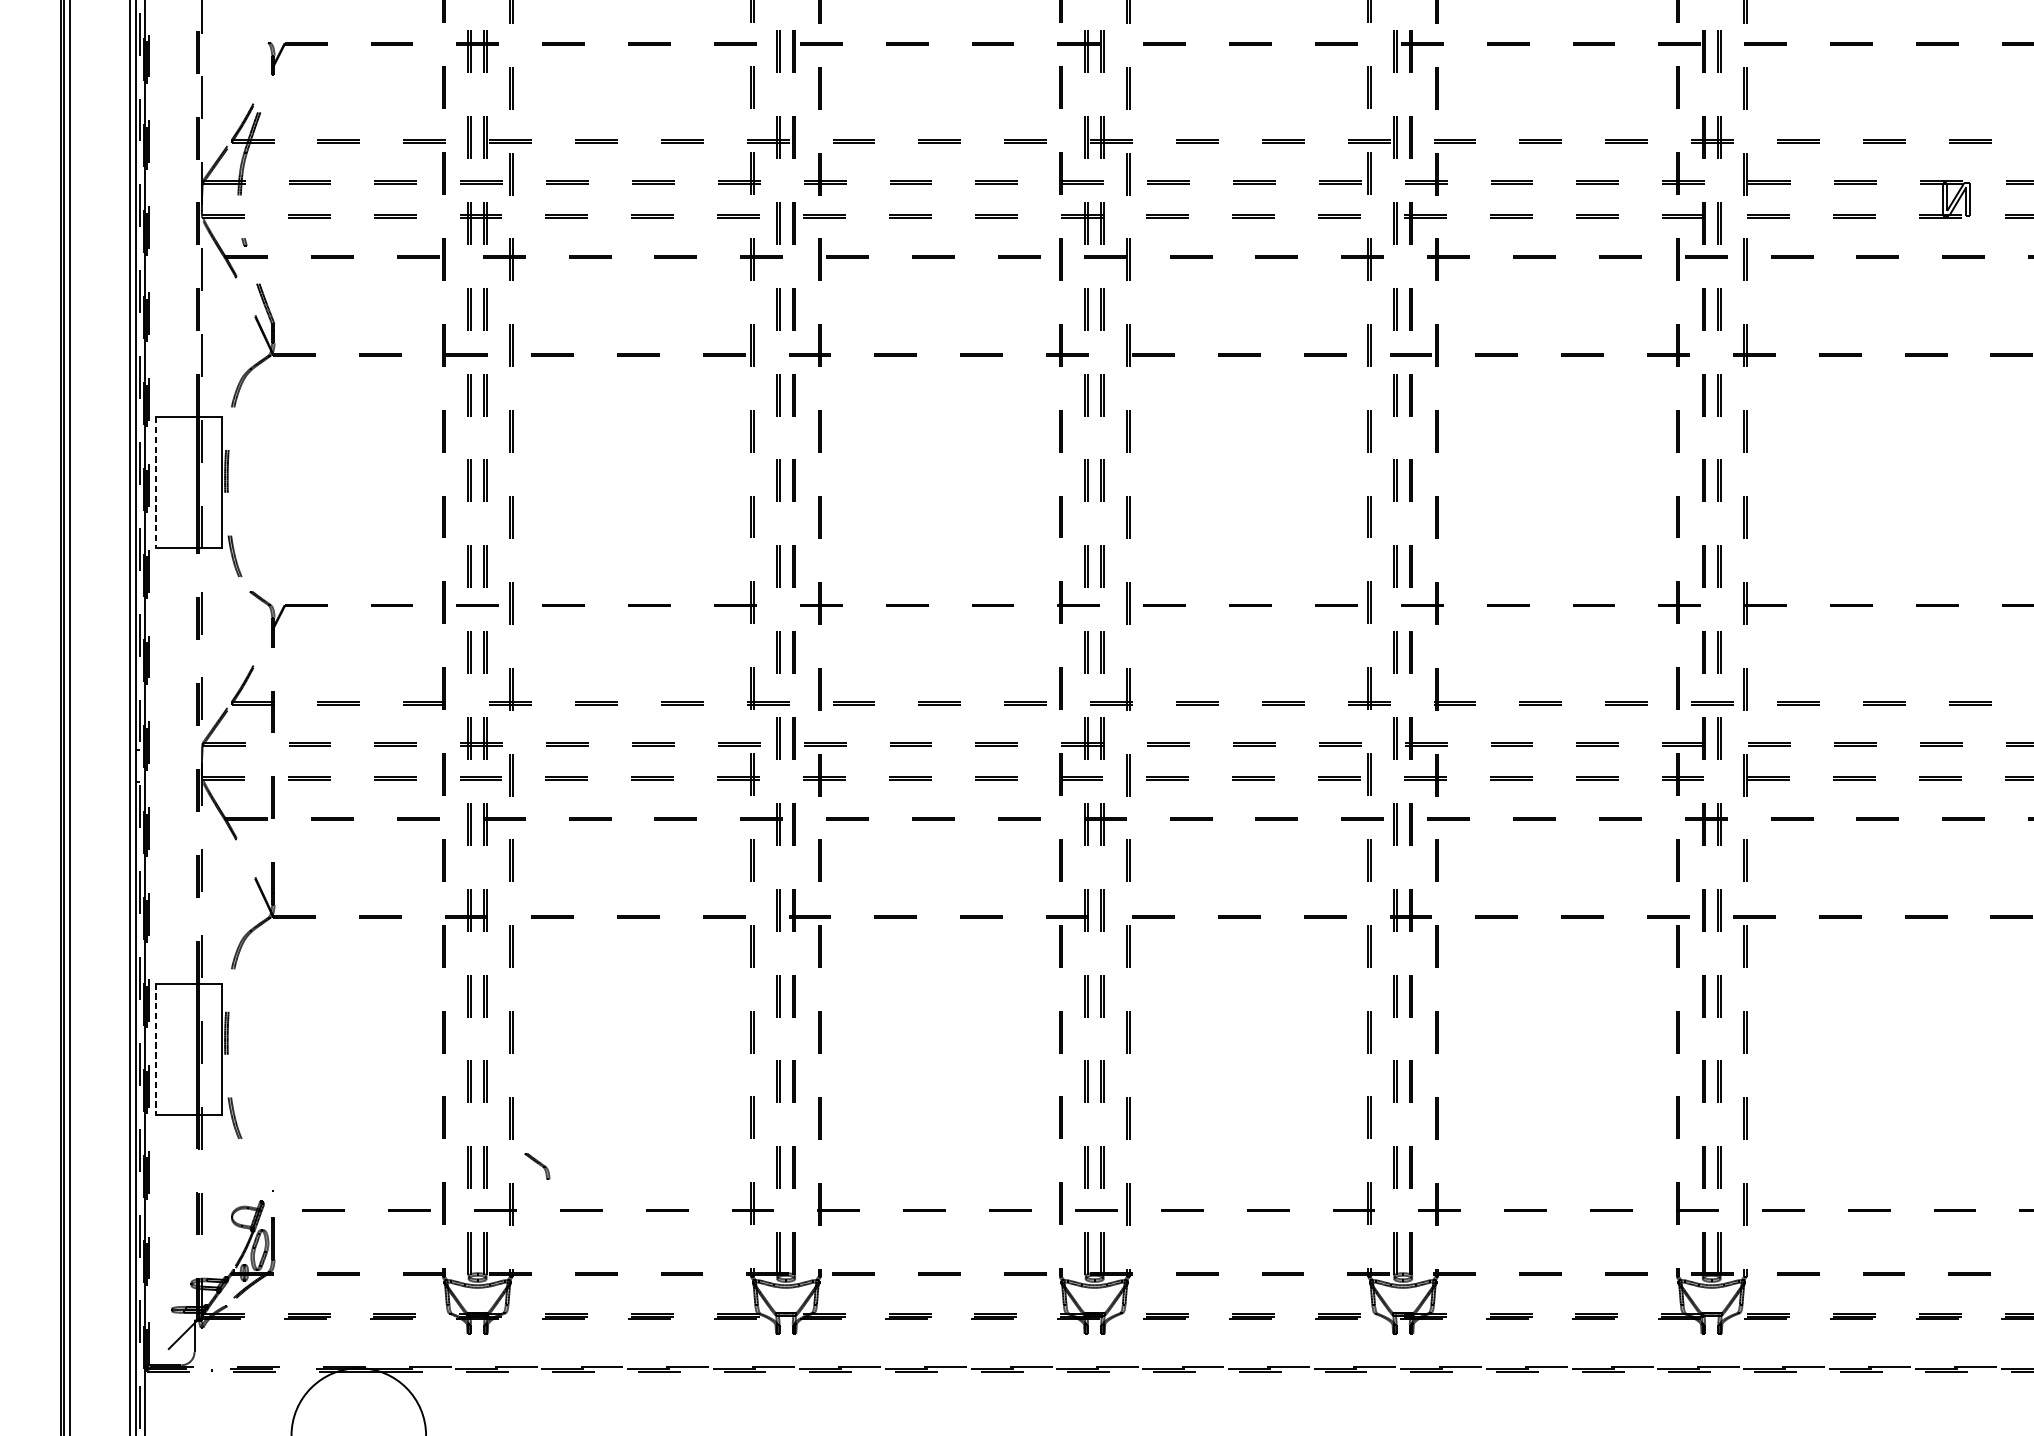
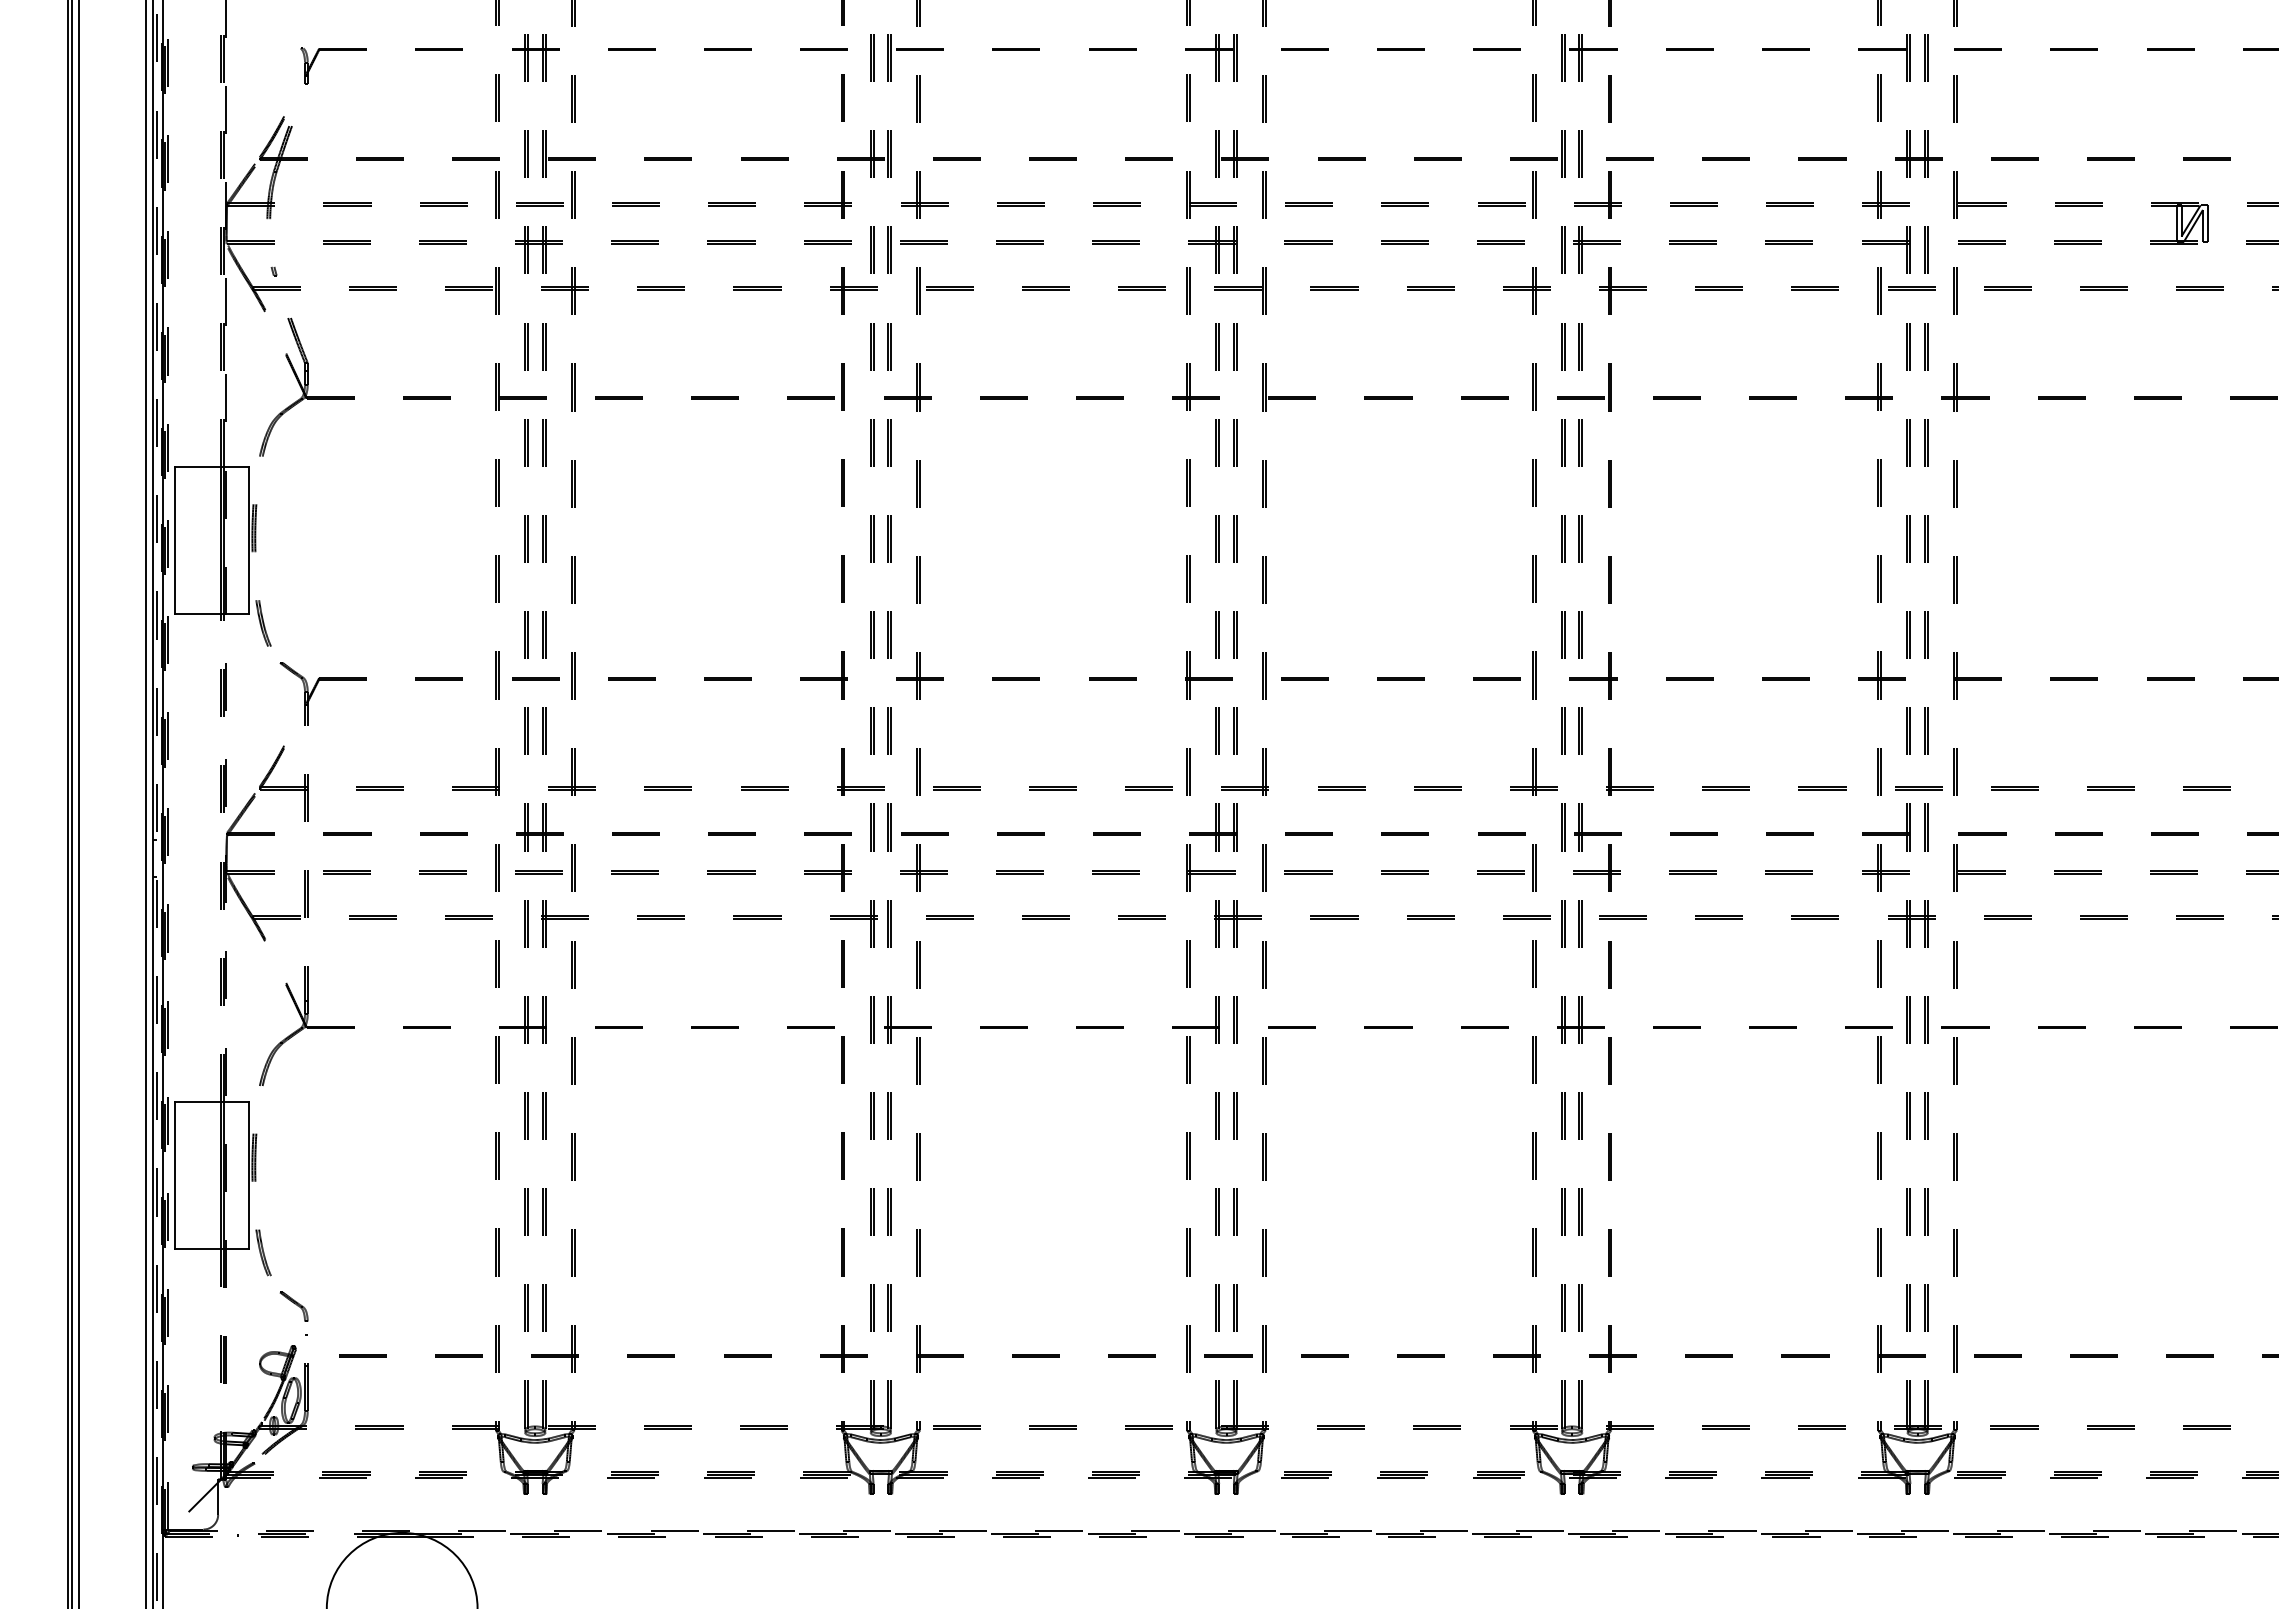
line: (155, 482) -> (174, 540), dashed -> solid
line: (155, 1049) -> (174, 1175), dashed -> solid
part: (536, 1166) -> (293, 1306), moved

